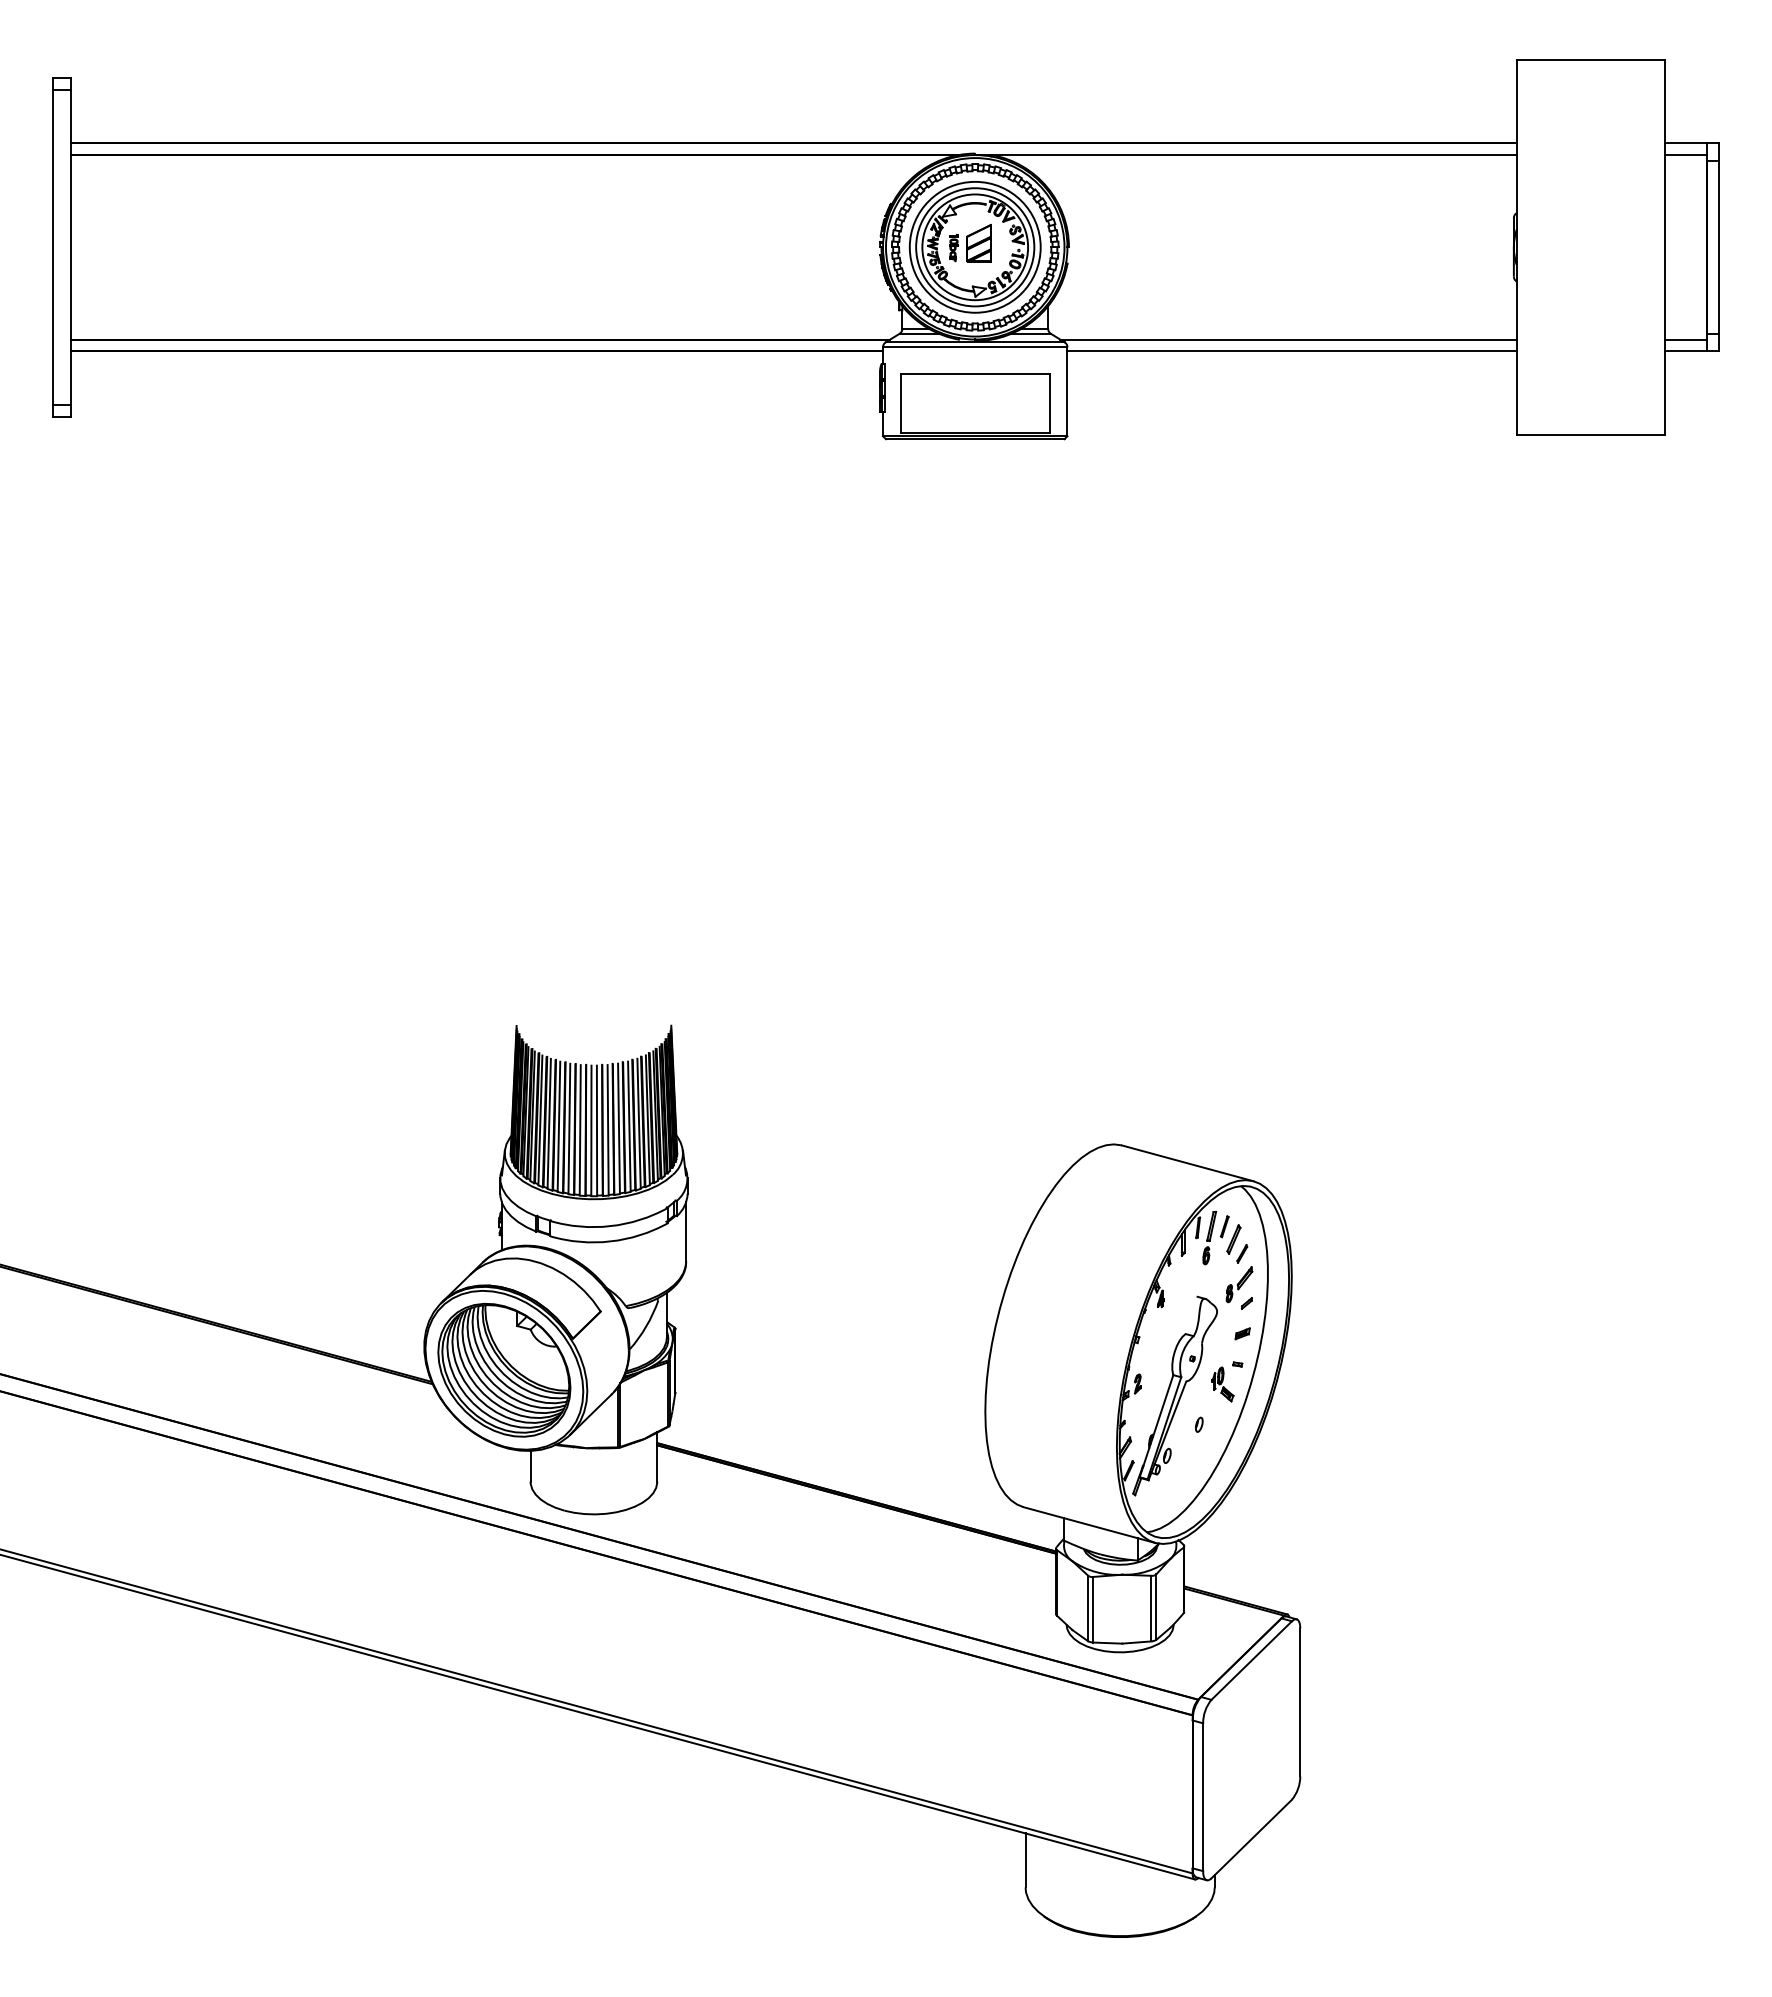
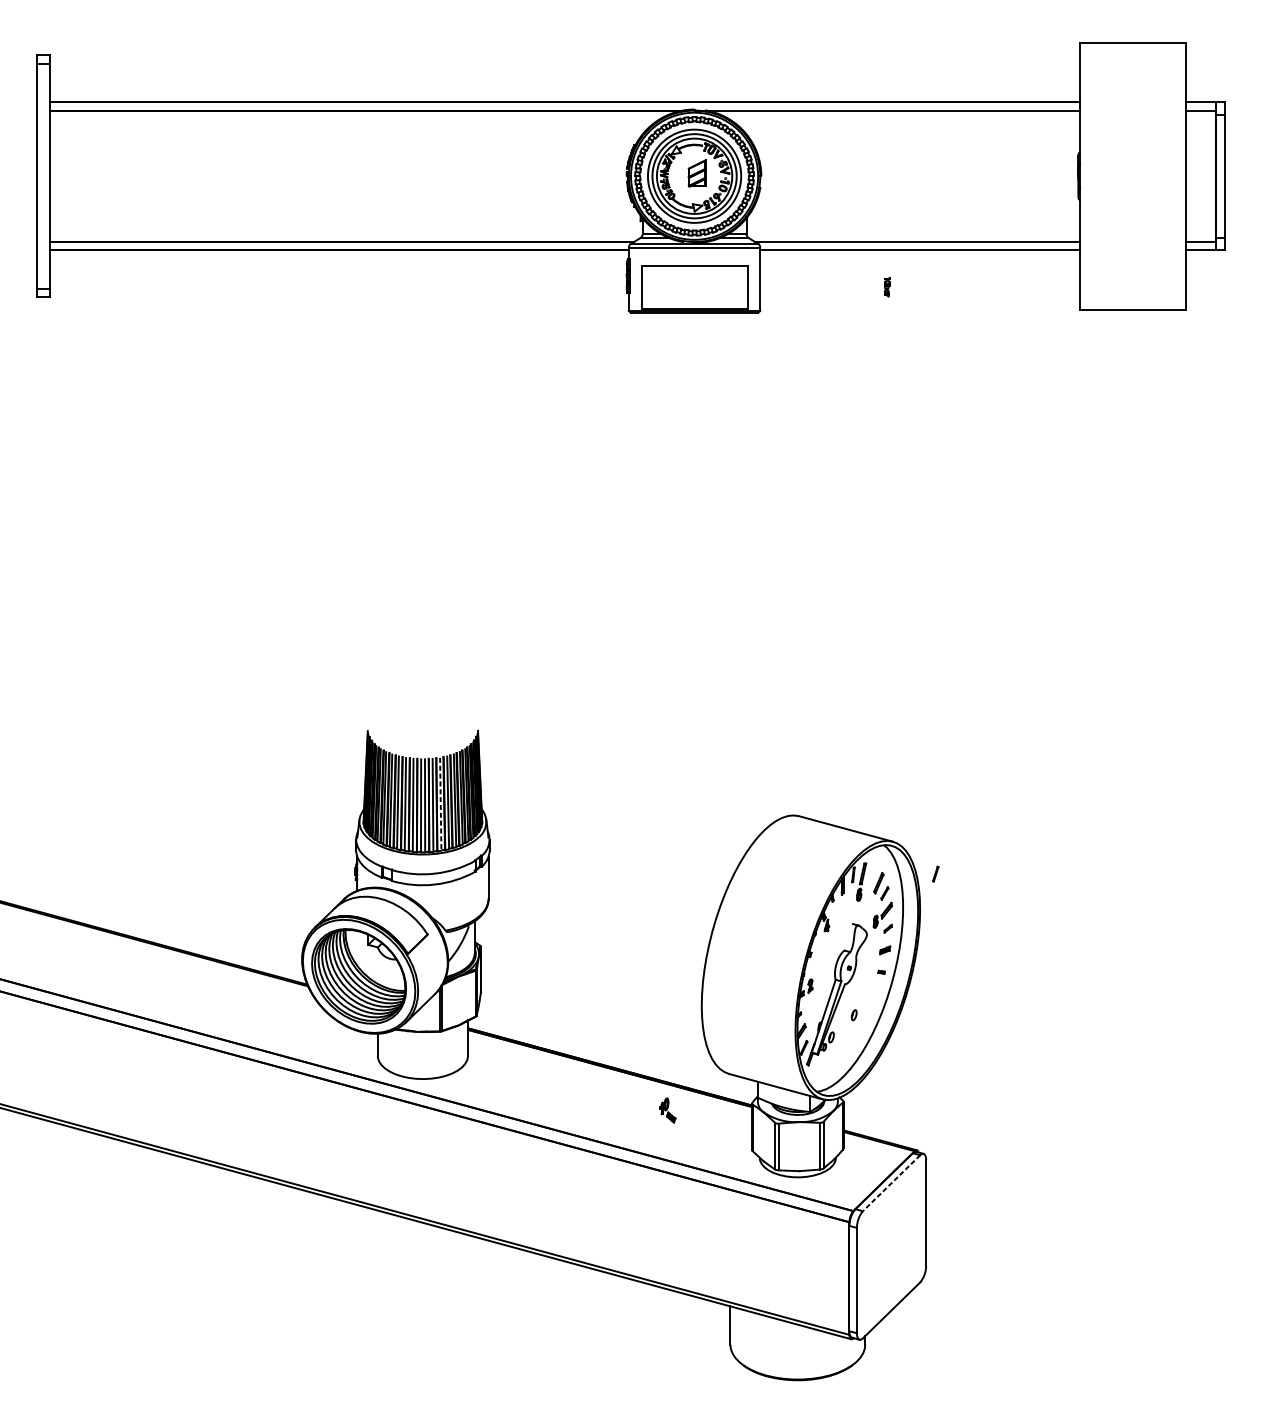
part: (953, 247) -> (887, 286), moved
line: (619, 1129) -> (441, 804), solid -> dashed
line: (1224, 1226) -> (935, 873), moved
part: (1222, 1384) -> (667, 1110), moved
line: (1251, 1660) -> (891, 1183), solid -> dashed

